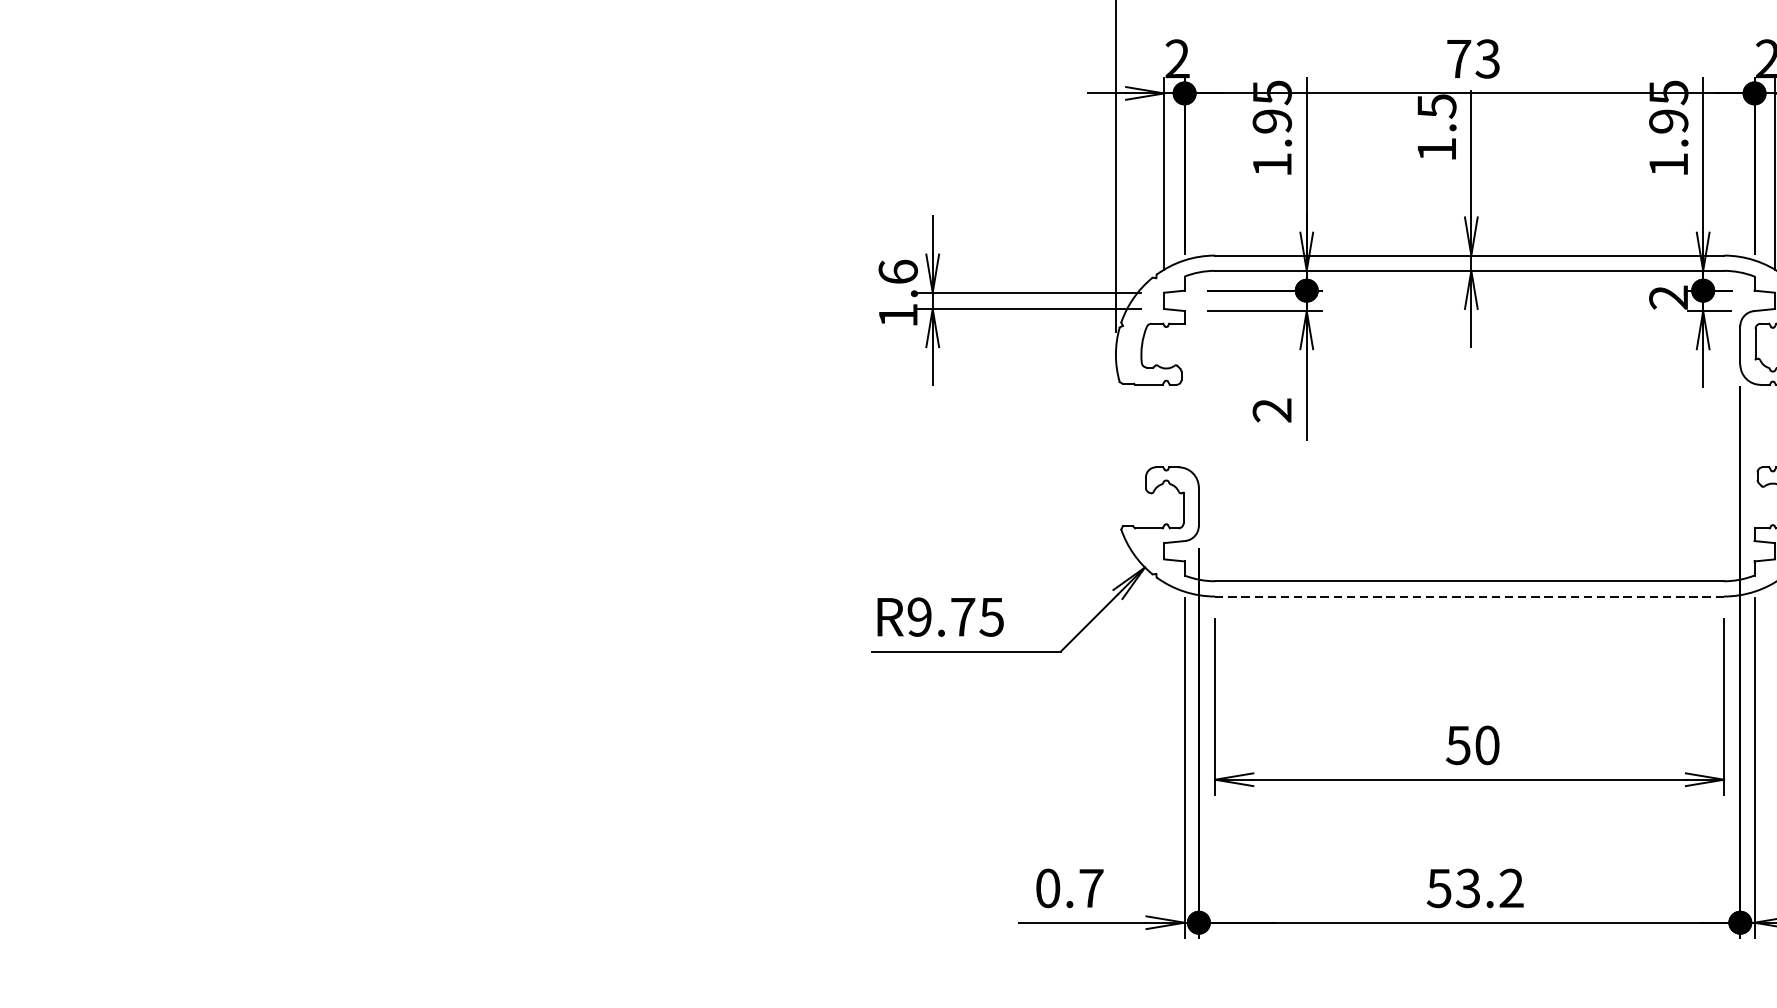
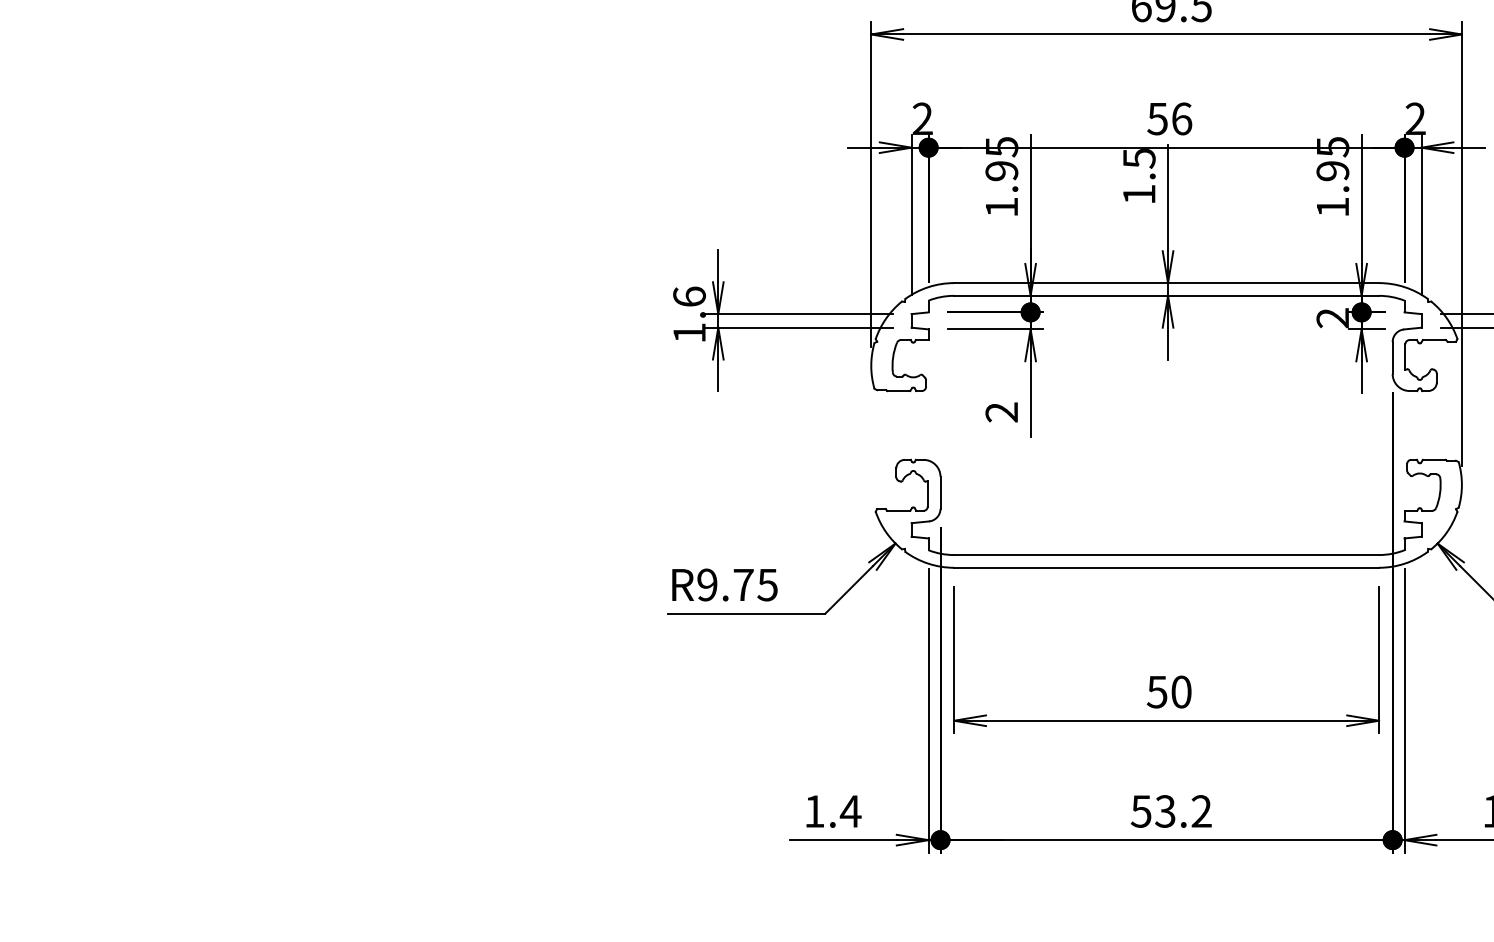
text: (1473, 58) -> (1169, 118), 73 -> 56
line: (1469, 596) -> (1166, 567), dashed -> solid
text: (1069, 888) -> (832, 811), 0.7 -> 1.4

